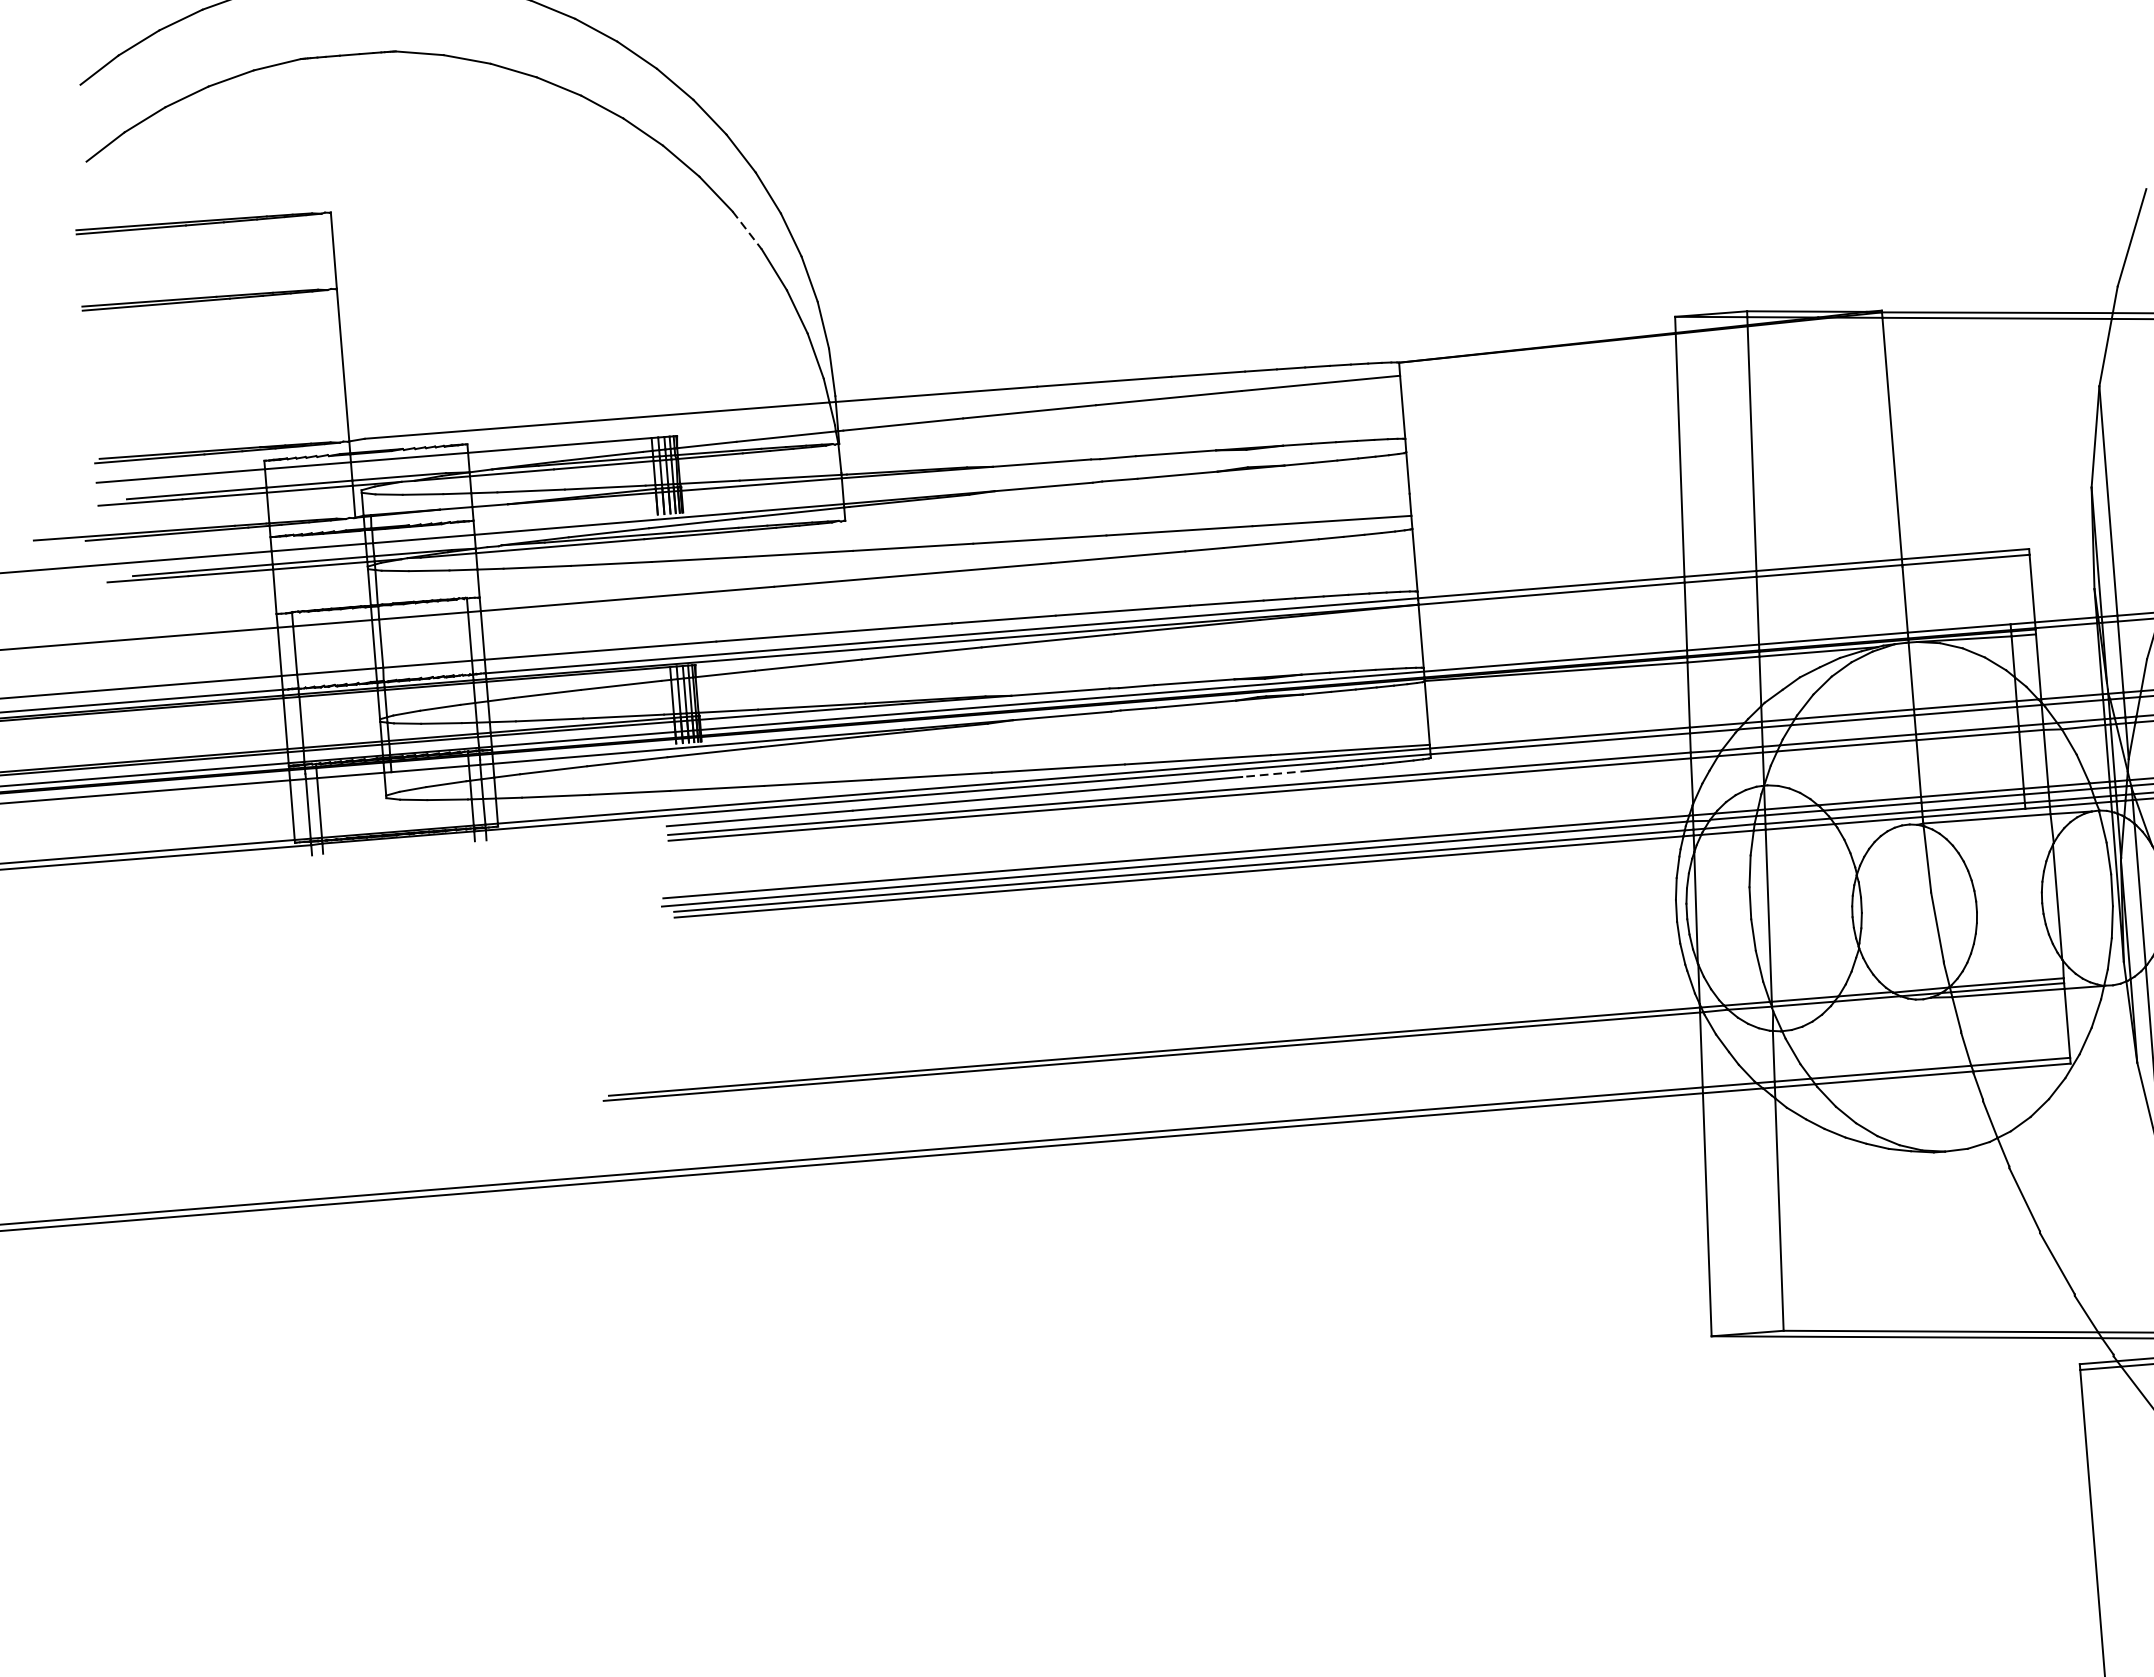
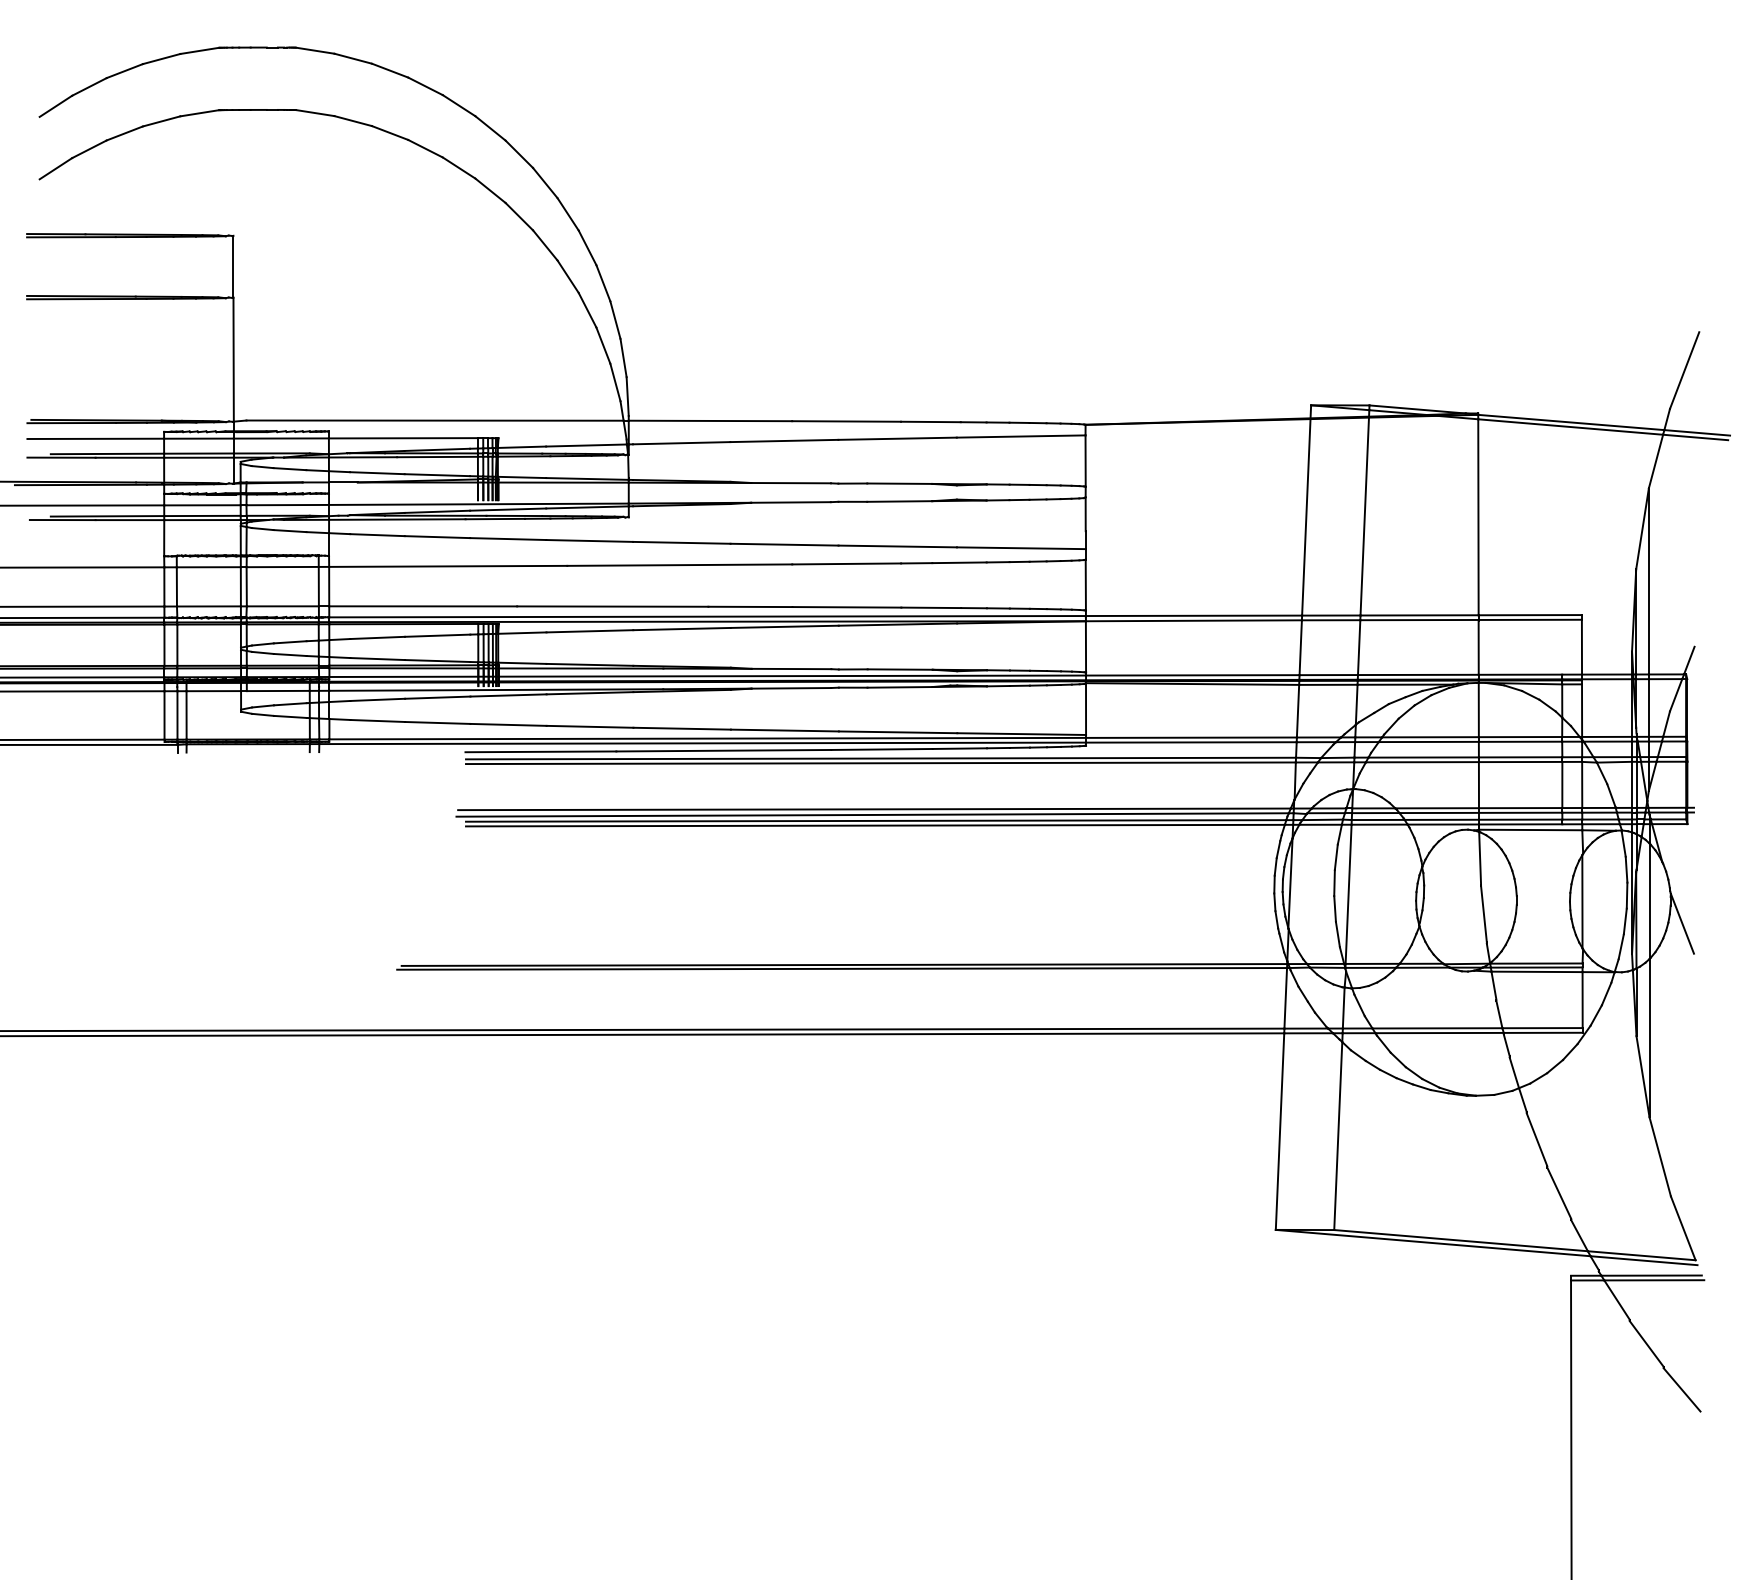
line: (747, 231) -> (568, 277), dashed -> solid
line: (1275, 773) -> (959, 748), dashed -> solid

